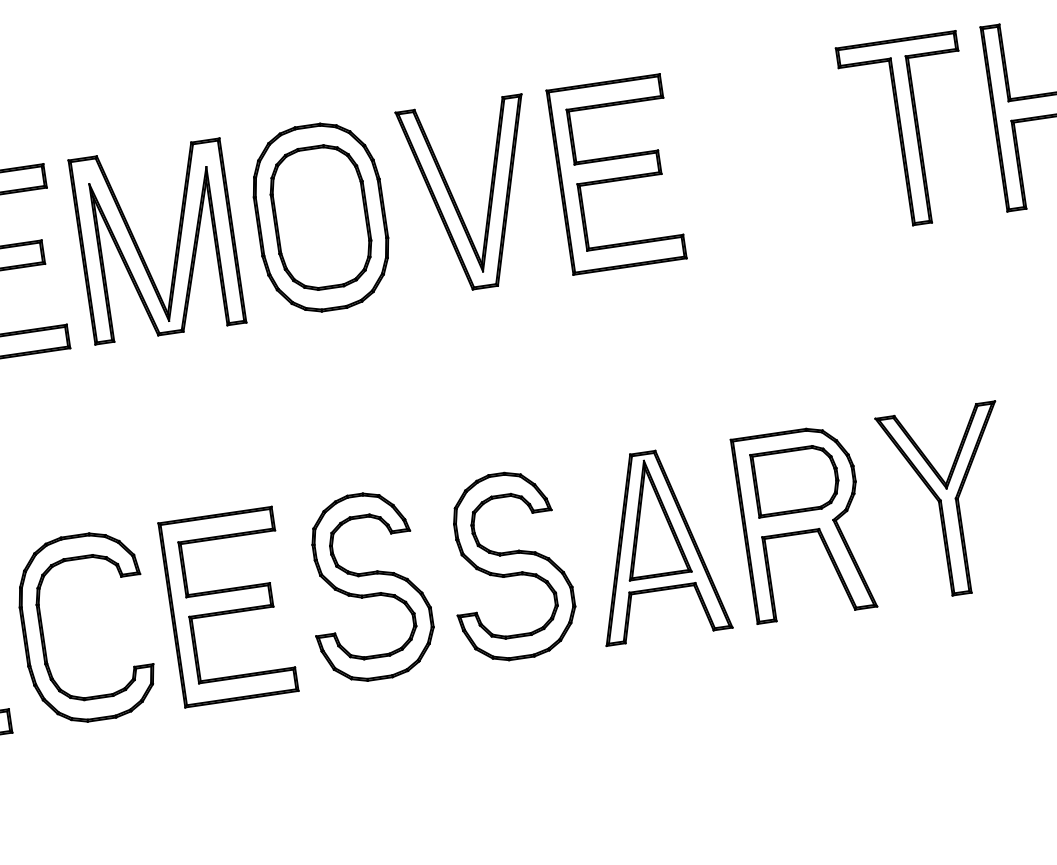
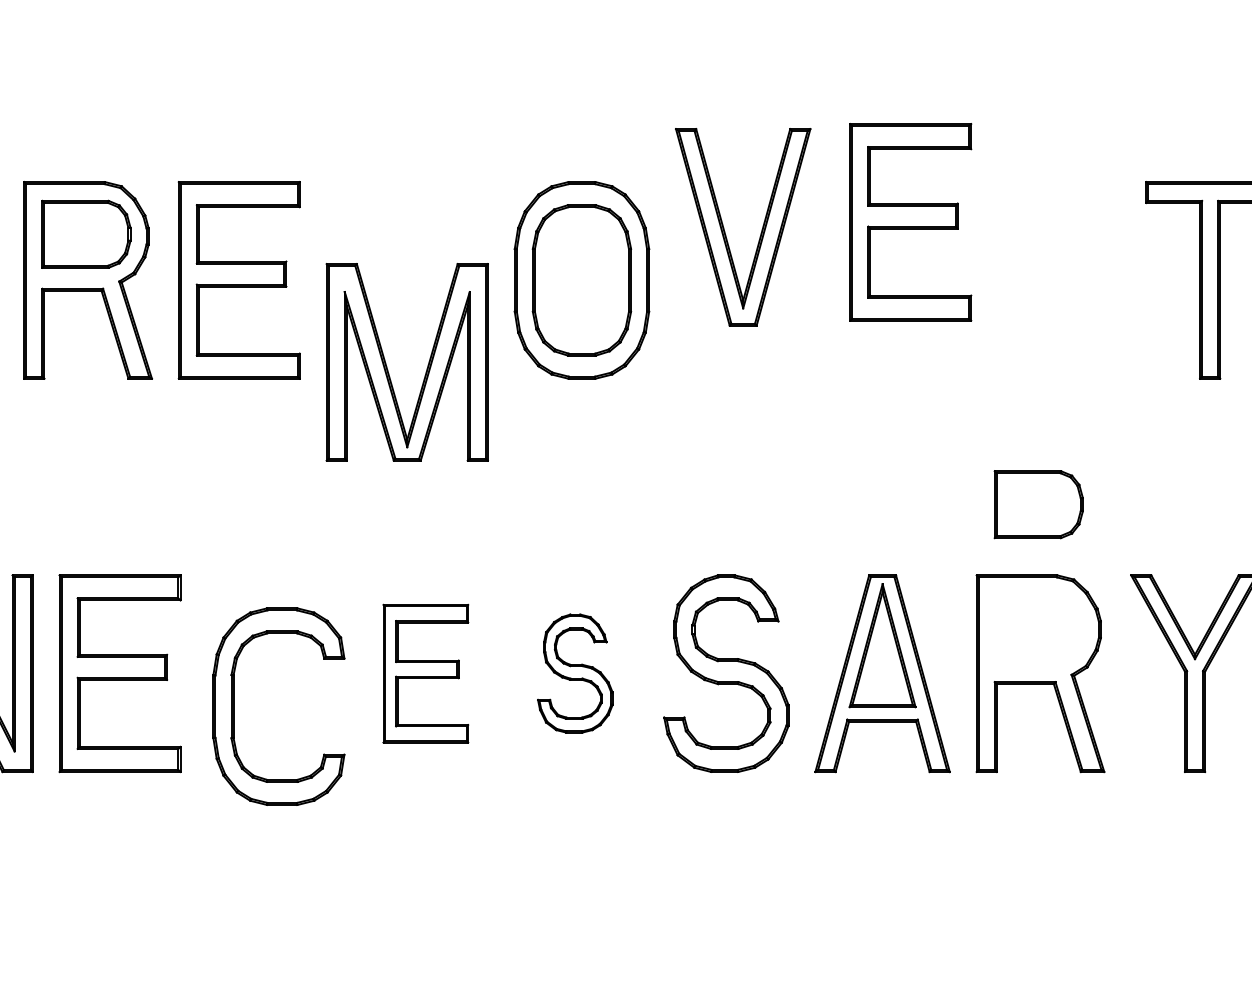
part: (616, 174) -> (910, 222), moved
part: (488, 198) -> (760, 233), moved
part: (140, 250) -> (388, 369), moved
part: (795, 480) -> (1038, 504), moved
part: (368, 586) -> (575, 673), size x0.6
part: (228, 607) -> (425, 673), size x0.7
part: (43, 633) -> (234, 706), moved

